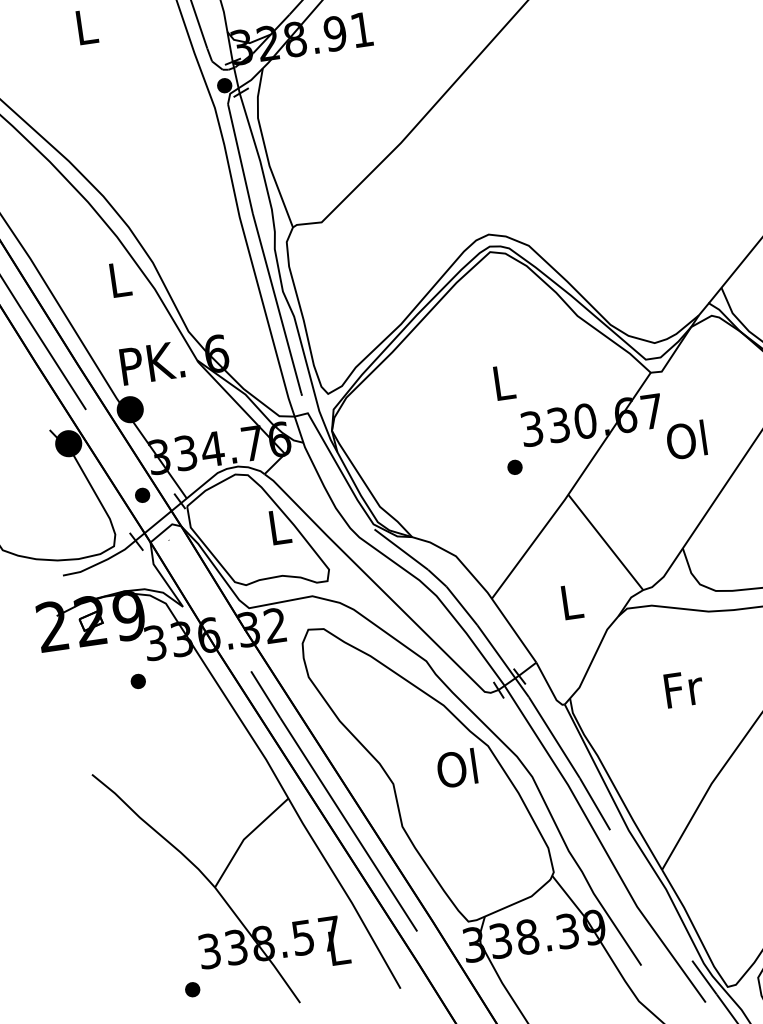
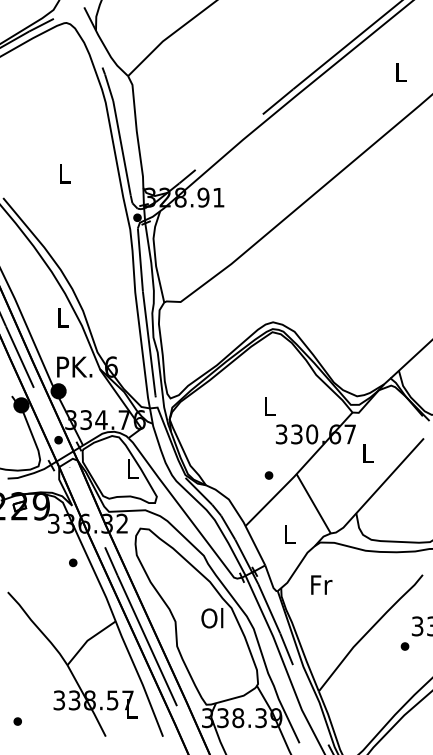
text: (685, 439) -> (366, 452), Ol -> L
part: (514, 467) -> (268, 475), moved
part: (138, 680) -> (73, 562), moved
text: (683, 688) -> (321, 584), moved
part: (192, 989) -> (17, 721), moved

